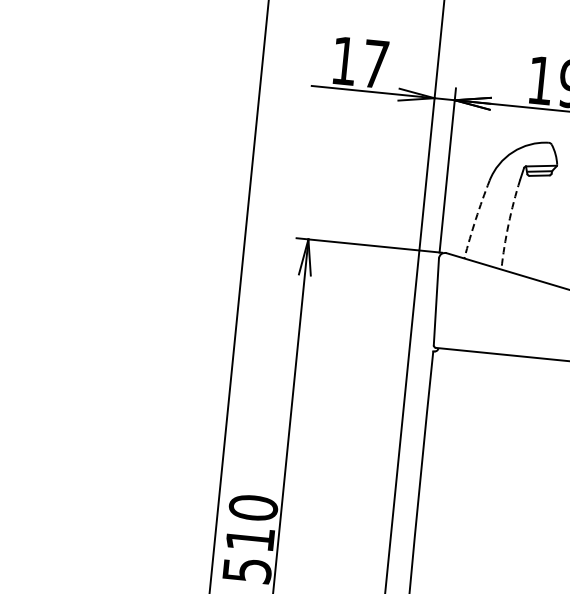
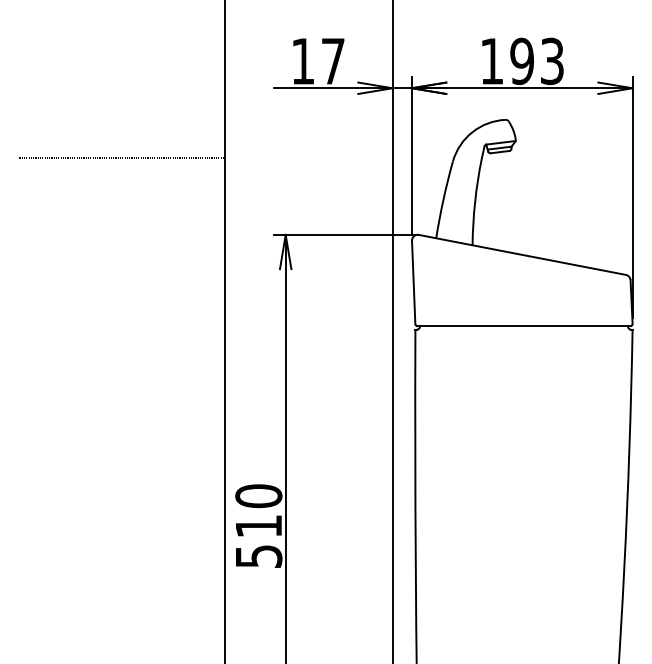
line: (146, 143) -> (122, 158), added
arc: (475, 218) -> (443, 199), dashed -> solid
arc: (508, 224) -> (475, 201), dashed -> solid

